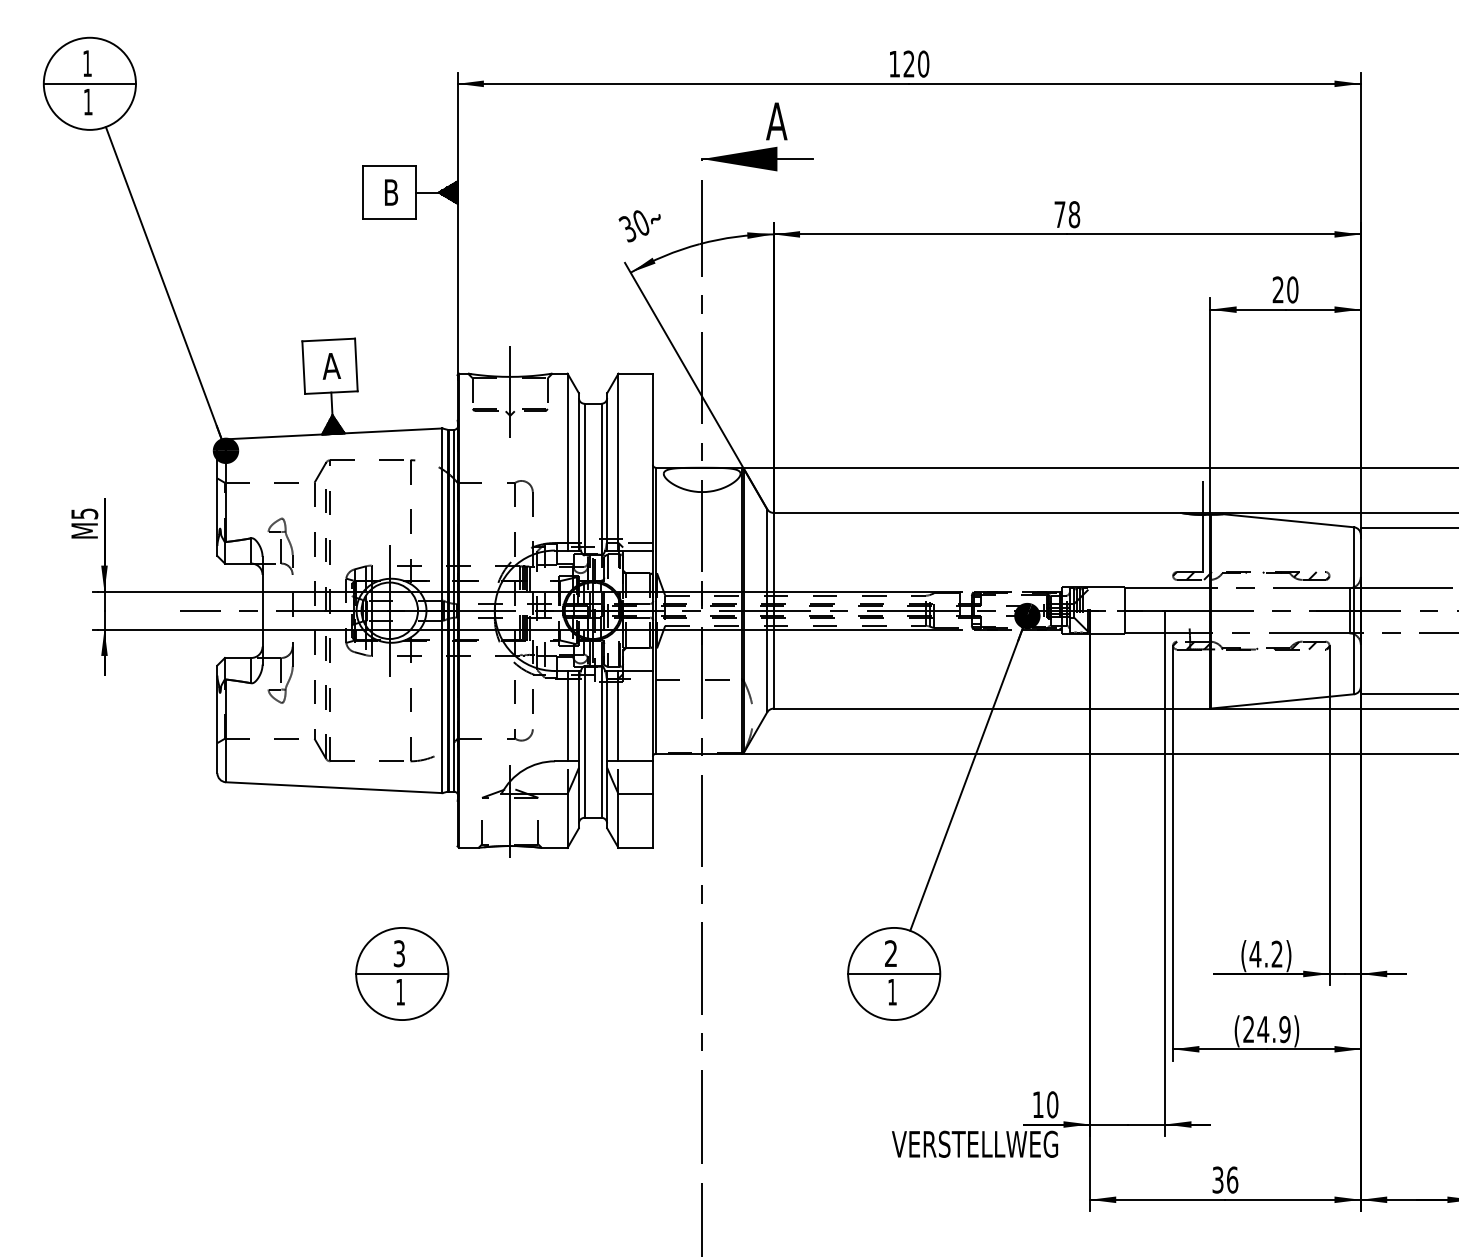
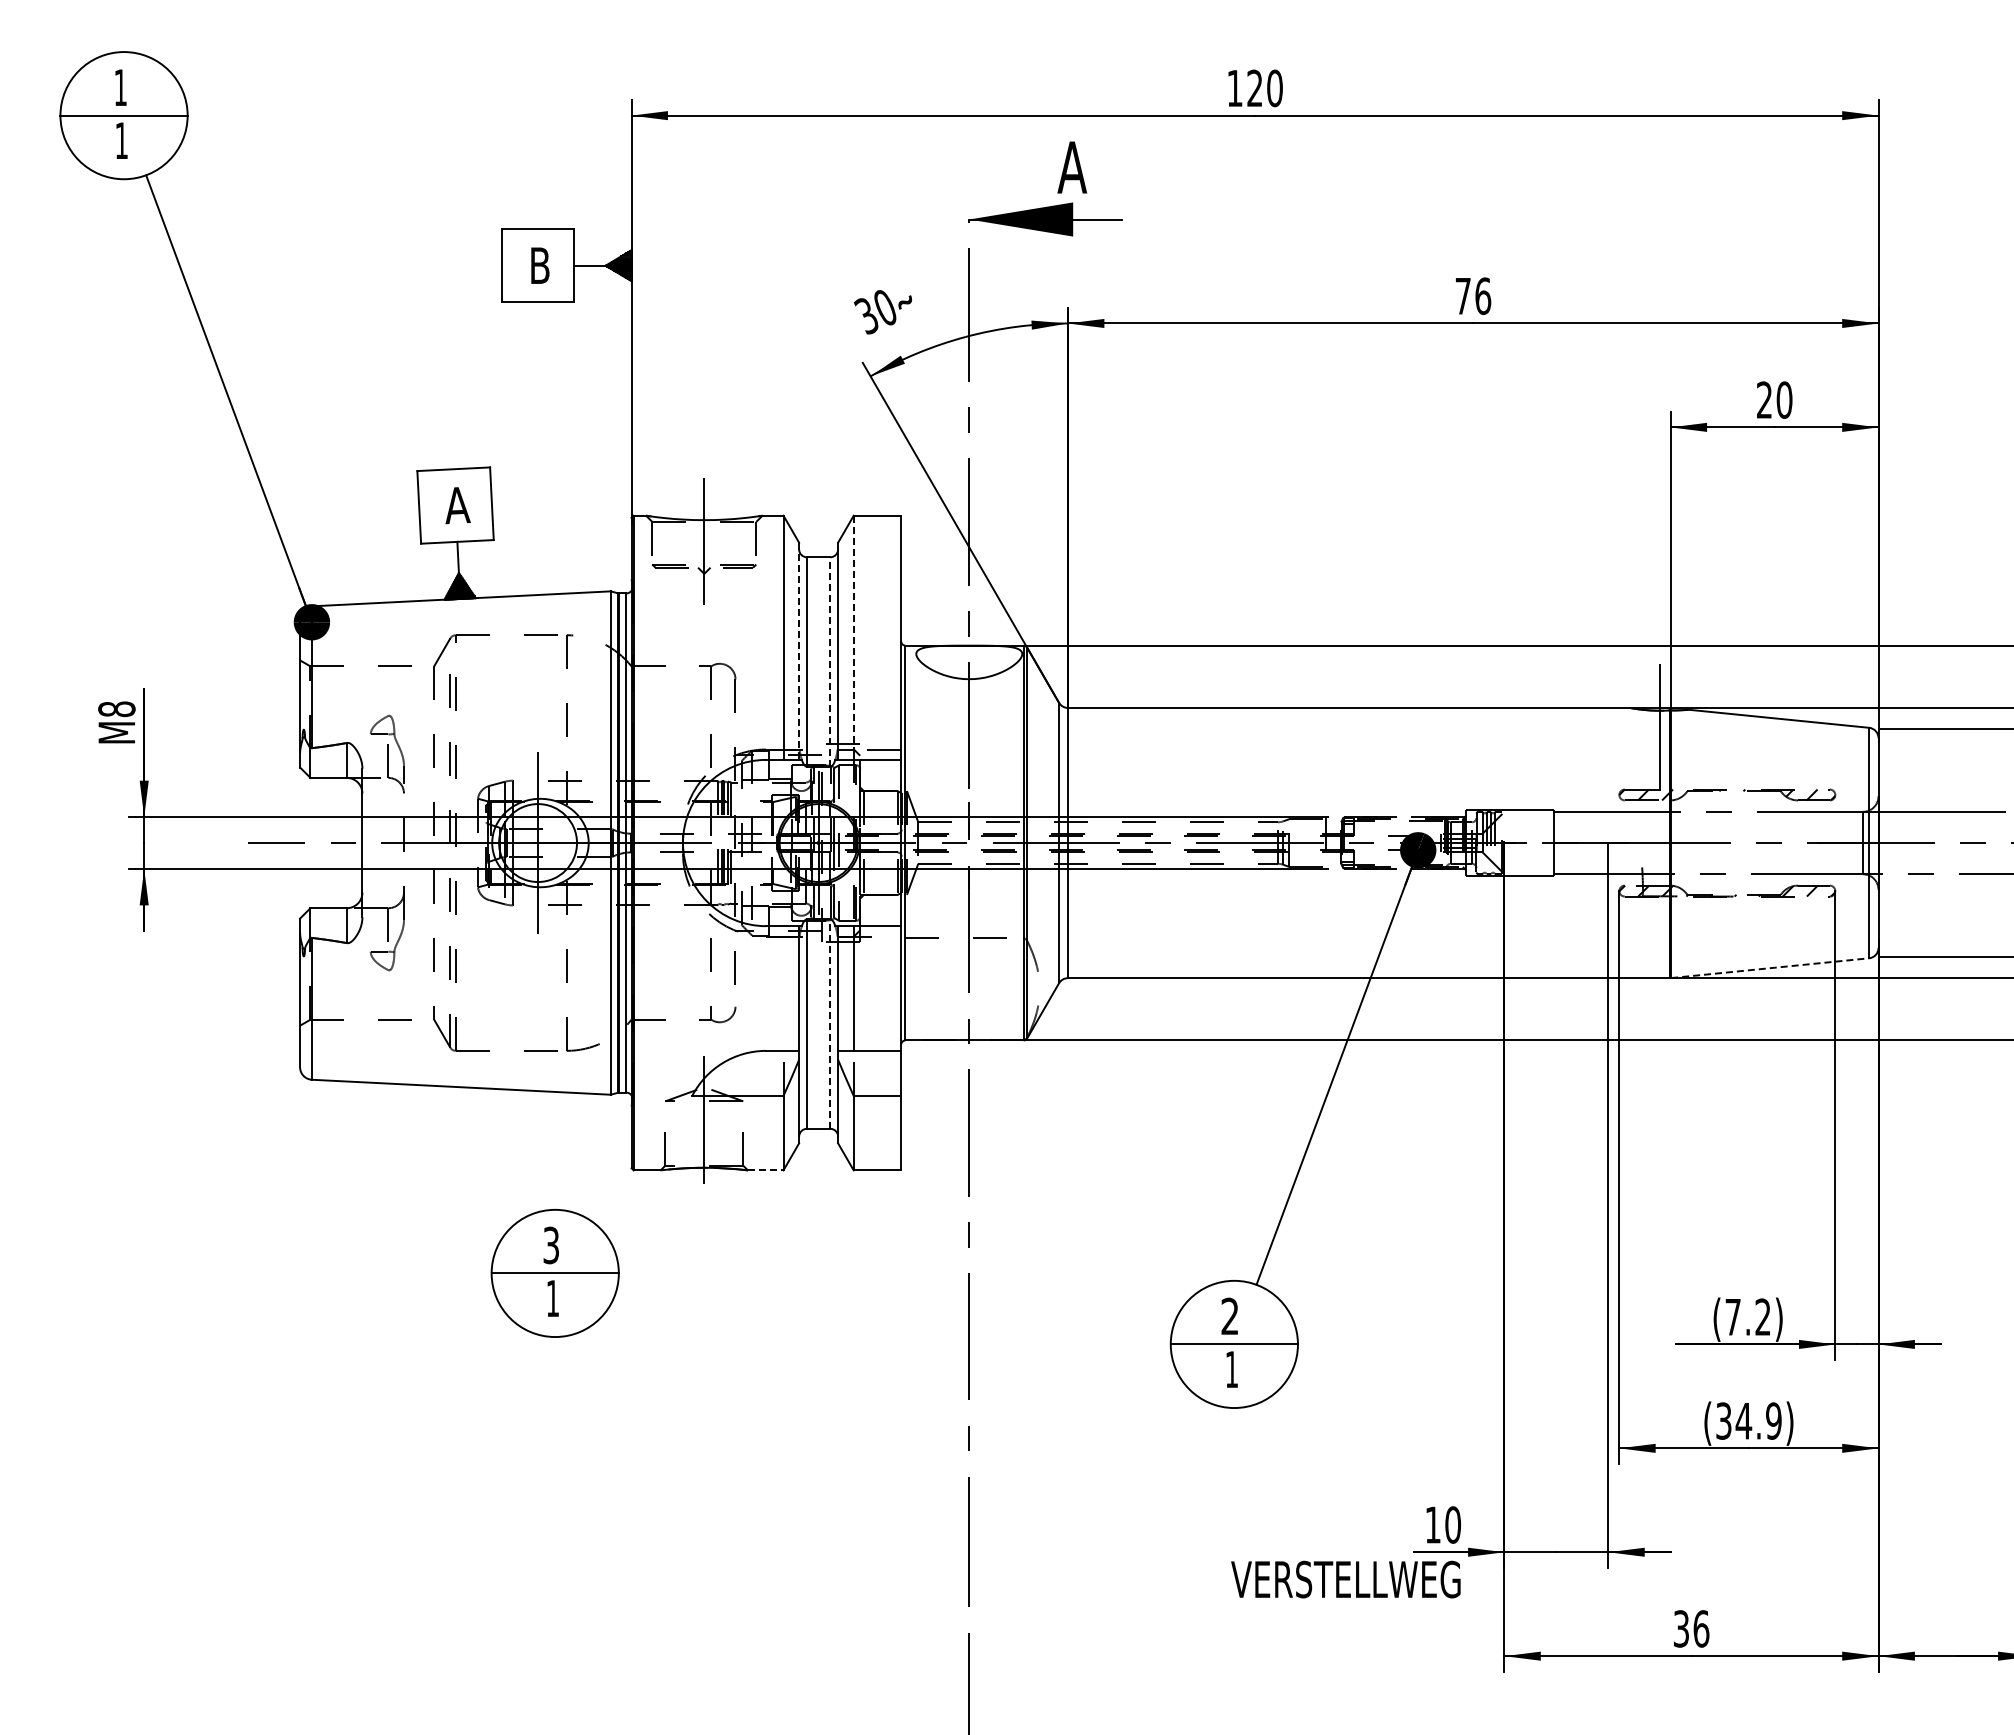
text: (1074, 214) -> (1483, 295), 78 -> 76
line: (618, 462) -> (853, 638), solid -> dashed
line: (579, 472) -> (799, 651), solid -> dashed
line: (601, 479) -> (830, 661), solid -> dashed
text: (84, 514) -> (116, 709), M5 -> M8
line: (1282, 701) -> (1770, 968), solid -> dashed
line: (567, 716) -> (783, 988), removed
line: (601, 742) -> (830, 1024), solid -> dashed
line: (554, 847) -> (765, 1170), solid -> dashed
text: (1255, 954) -> (1732, 1317), (4.2) -> (7.2)
part: (401, 974) -> (554, 1273), moved
text: (1248, 1029) -> (1723, 1420), (24.9) -> (34.9)

